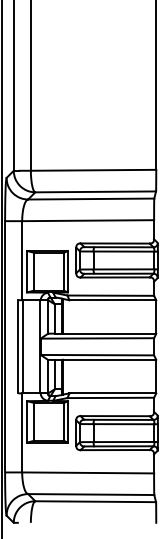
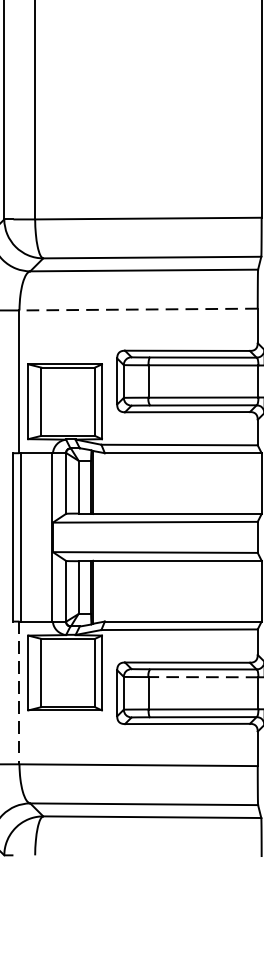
line: (88, 220) -> (139, 309), solid -> dashed
line: (123, 424) -> (202, 677), solid -> dashed
line: (22, 432) -> (20, 692), solid -> dashed

